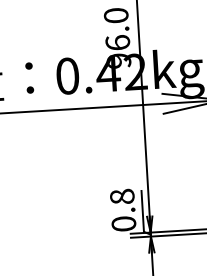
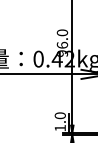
text: (121, 209) -> (59, 121), 0.8 -> 1.0

